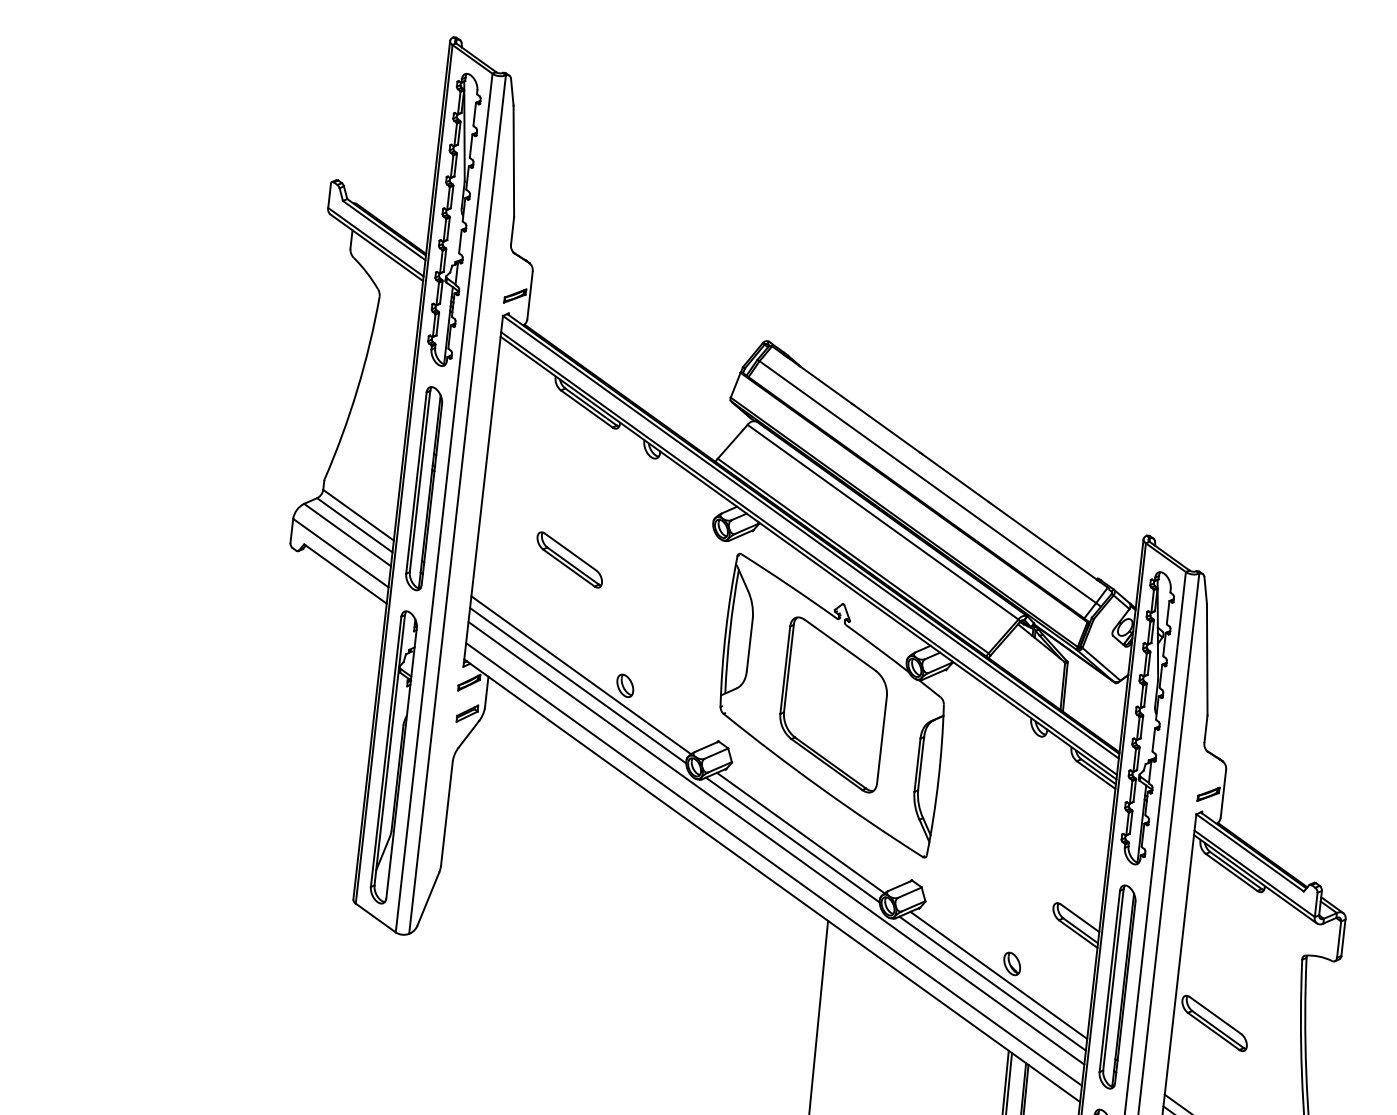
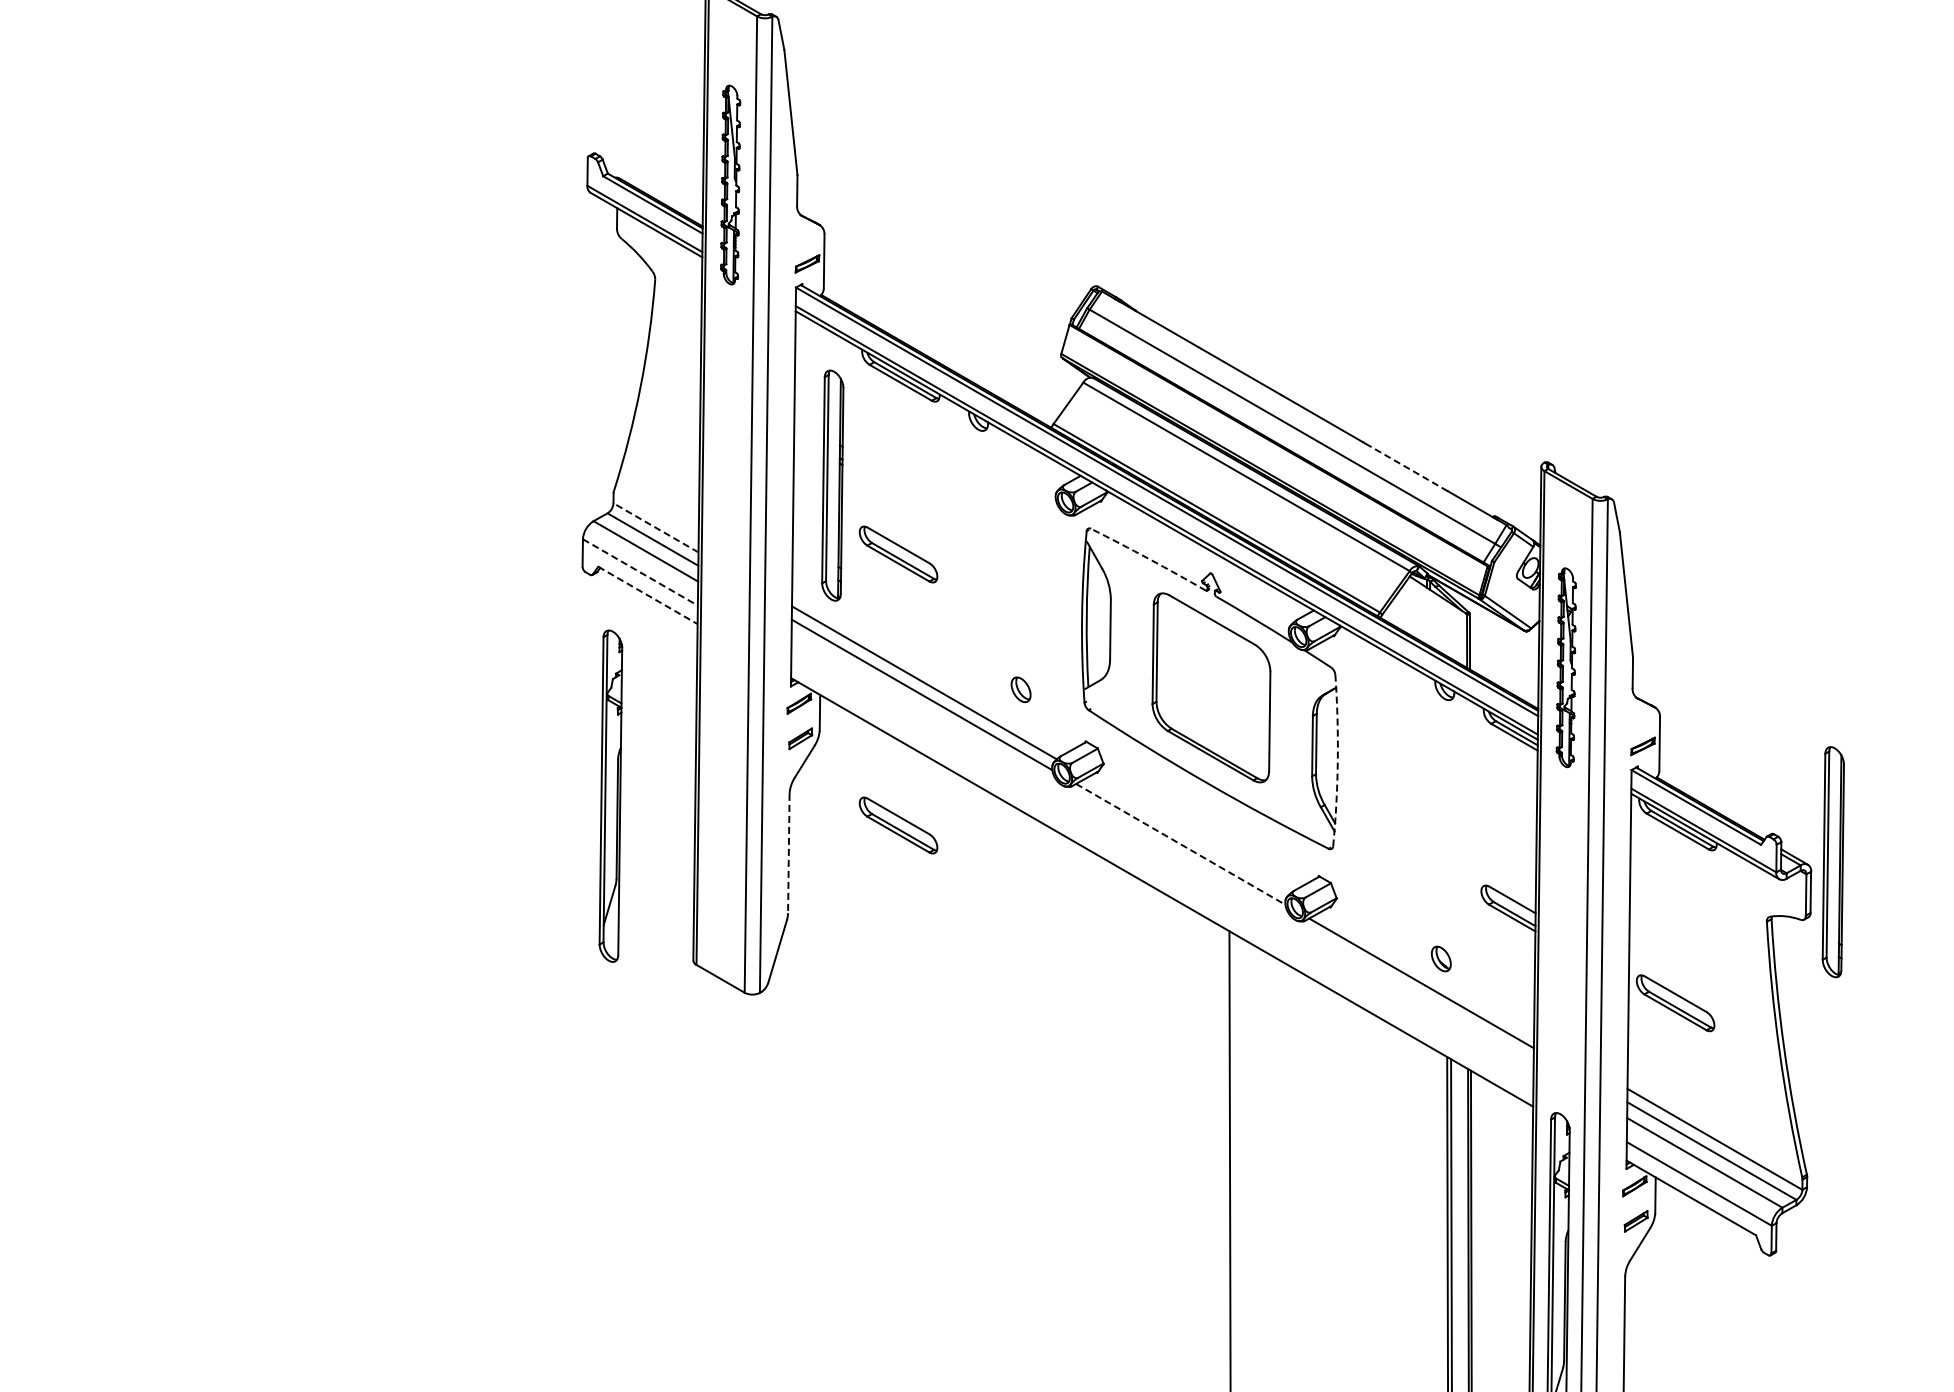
part: (454, 219) -> (730, 184), size x0.6
part: (423, 488) -> (832, 485), moved
line: (358, 514) -> (655, 527), solid -> dashed
line: (1023, 527) -> (1405, 467), solid -> dashed
line: (340, 553) -> (640, 572), solid -> dashed
line: (345, 574) -> (648, 595), solid -> dashed
arc: (789, 585) -> (1148, 558), solid -> dashed
part: (624, 685) -> (1020, 689), moved
part: (1148, 718) -> (1566, 667), size x0.6
part: (393, 756) -> (610, 795), moved
arc: (938, 779) -> (1337, 760), solid -> dashed
part: (545, 798) -> (898, 825), added
line: (446, 813) -> (788, 853), solid -> dashed
line: (800, 832) -> (1188, 835), removed
line: (792, 840) -> (1180, 844), solid -> dashed
line: (776, 842) -> (1162, 849), removed
line: (774, 864) -> (1162, 873), removed
line: (998, 974) -> (1427, 972), removed
part: (1116, 987) -> (1832, 862), moved

